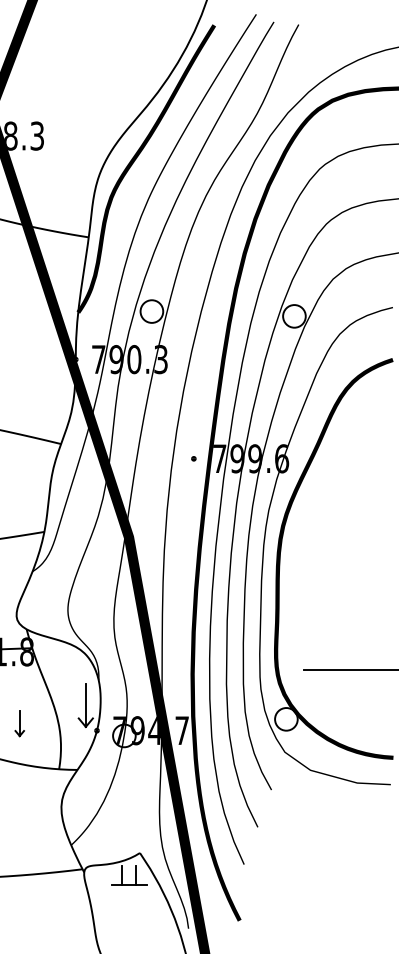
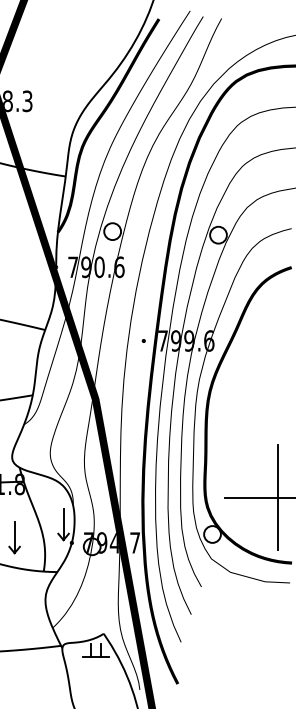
text: (161, 359) -> (119, 267), 790.3 -> 790.6
line: (374, 669) -> (277, 497), added
part: (19, 723) -> (14, 537), size x1.67

